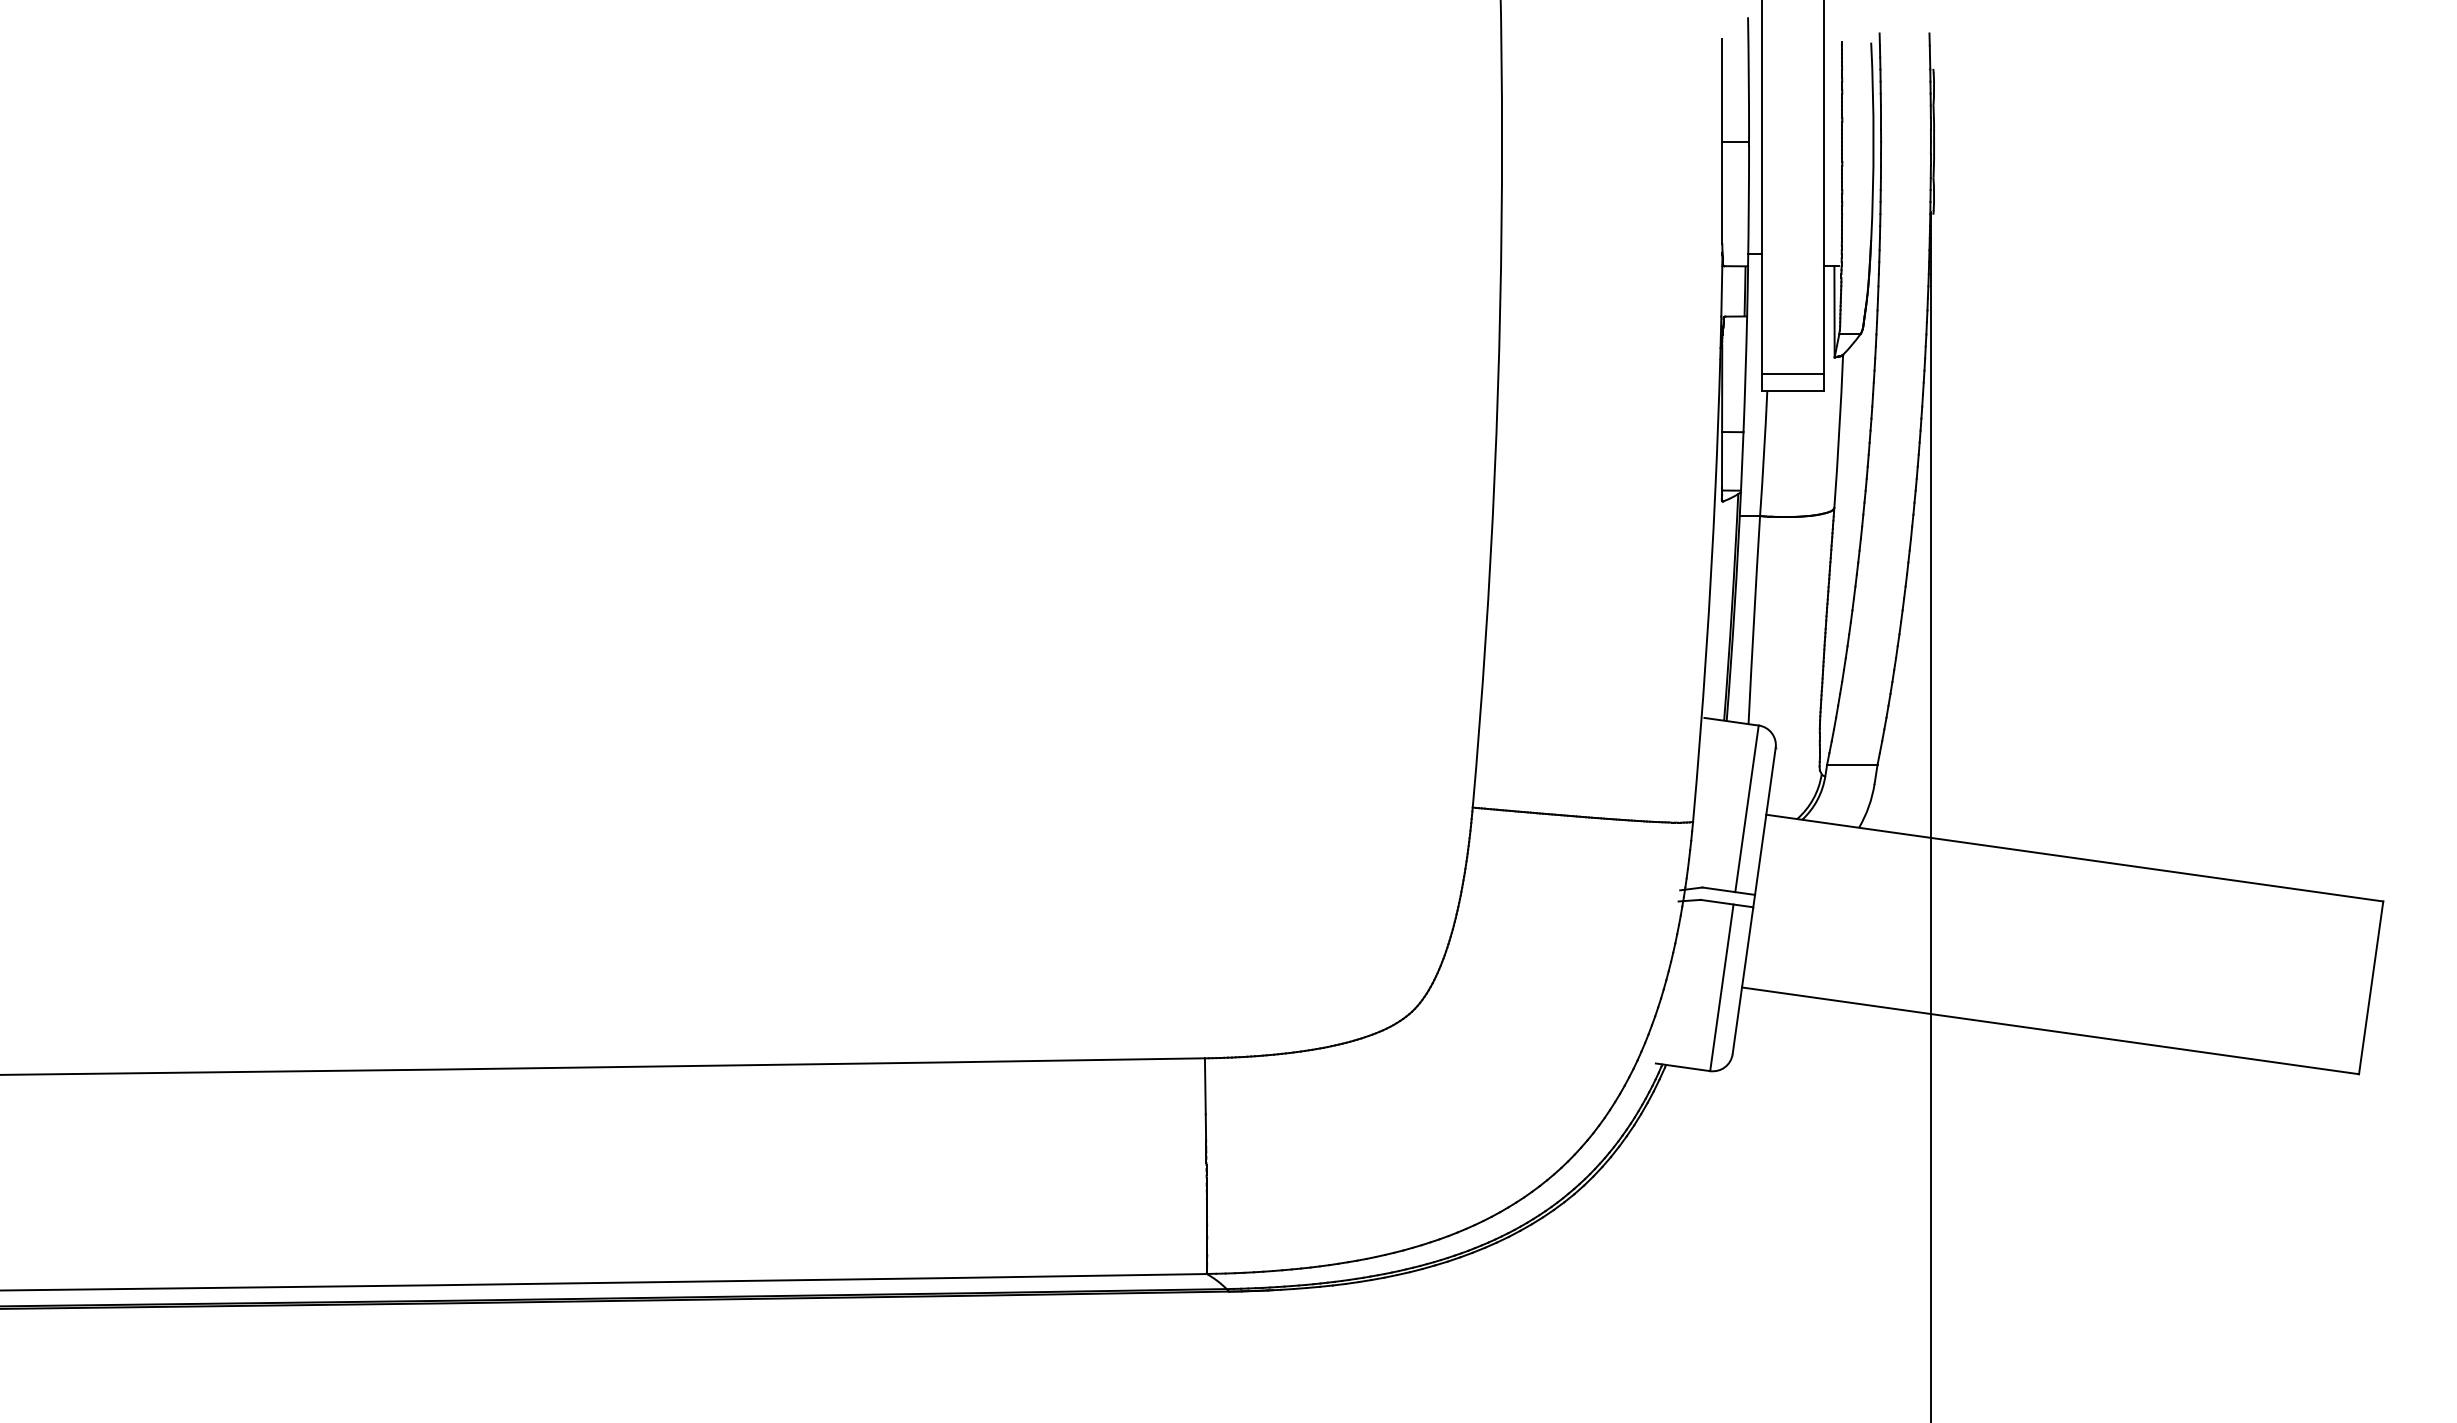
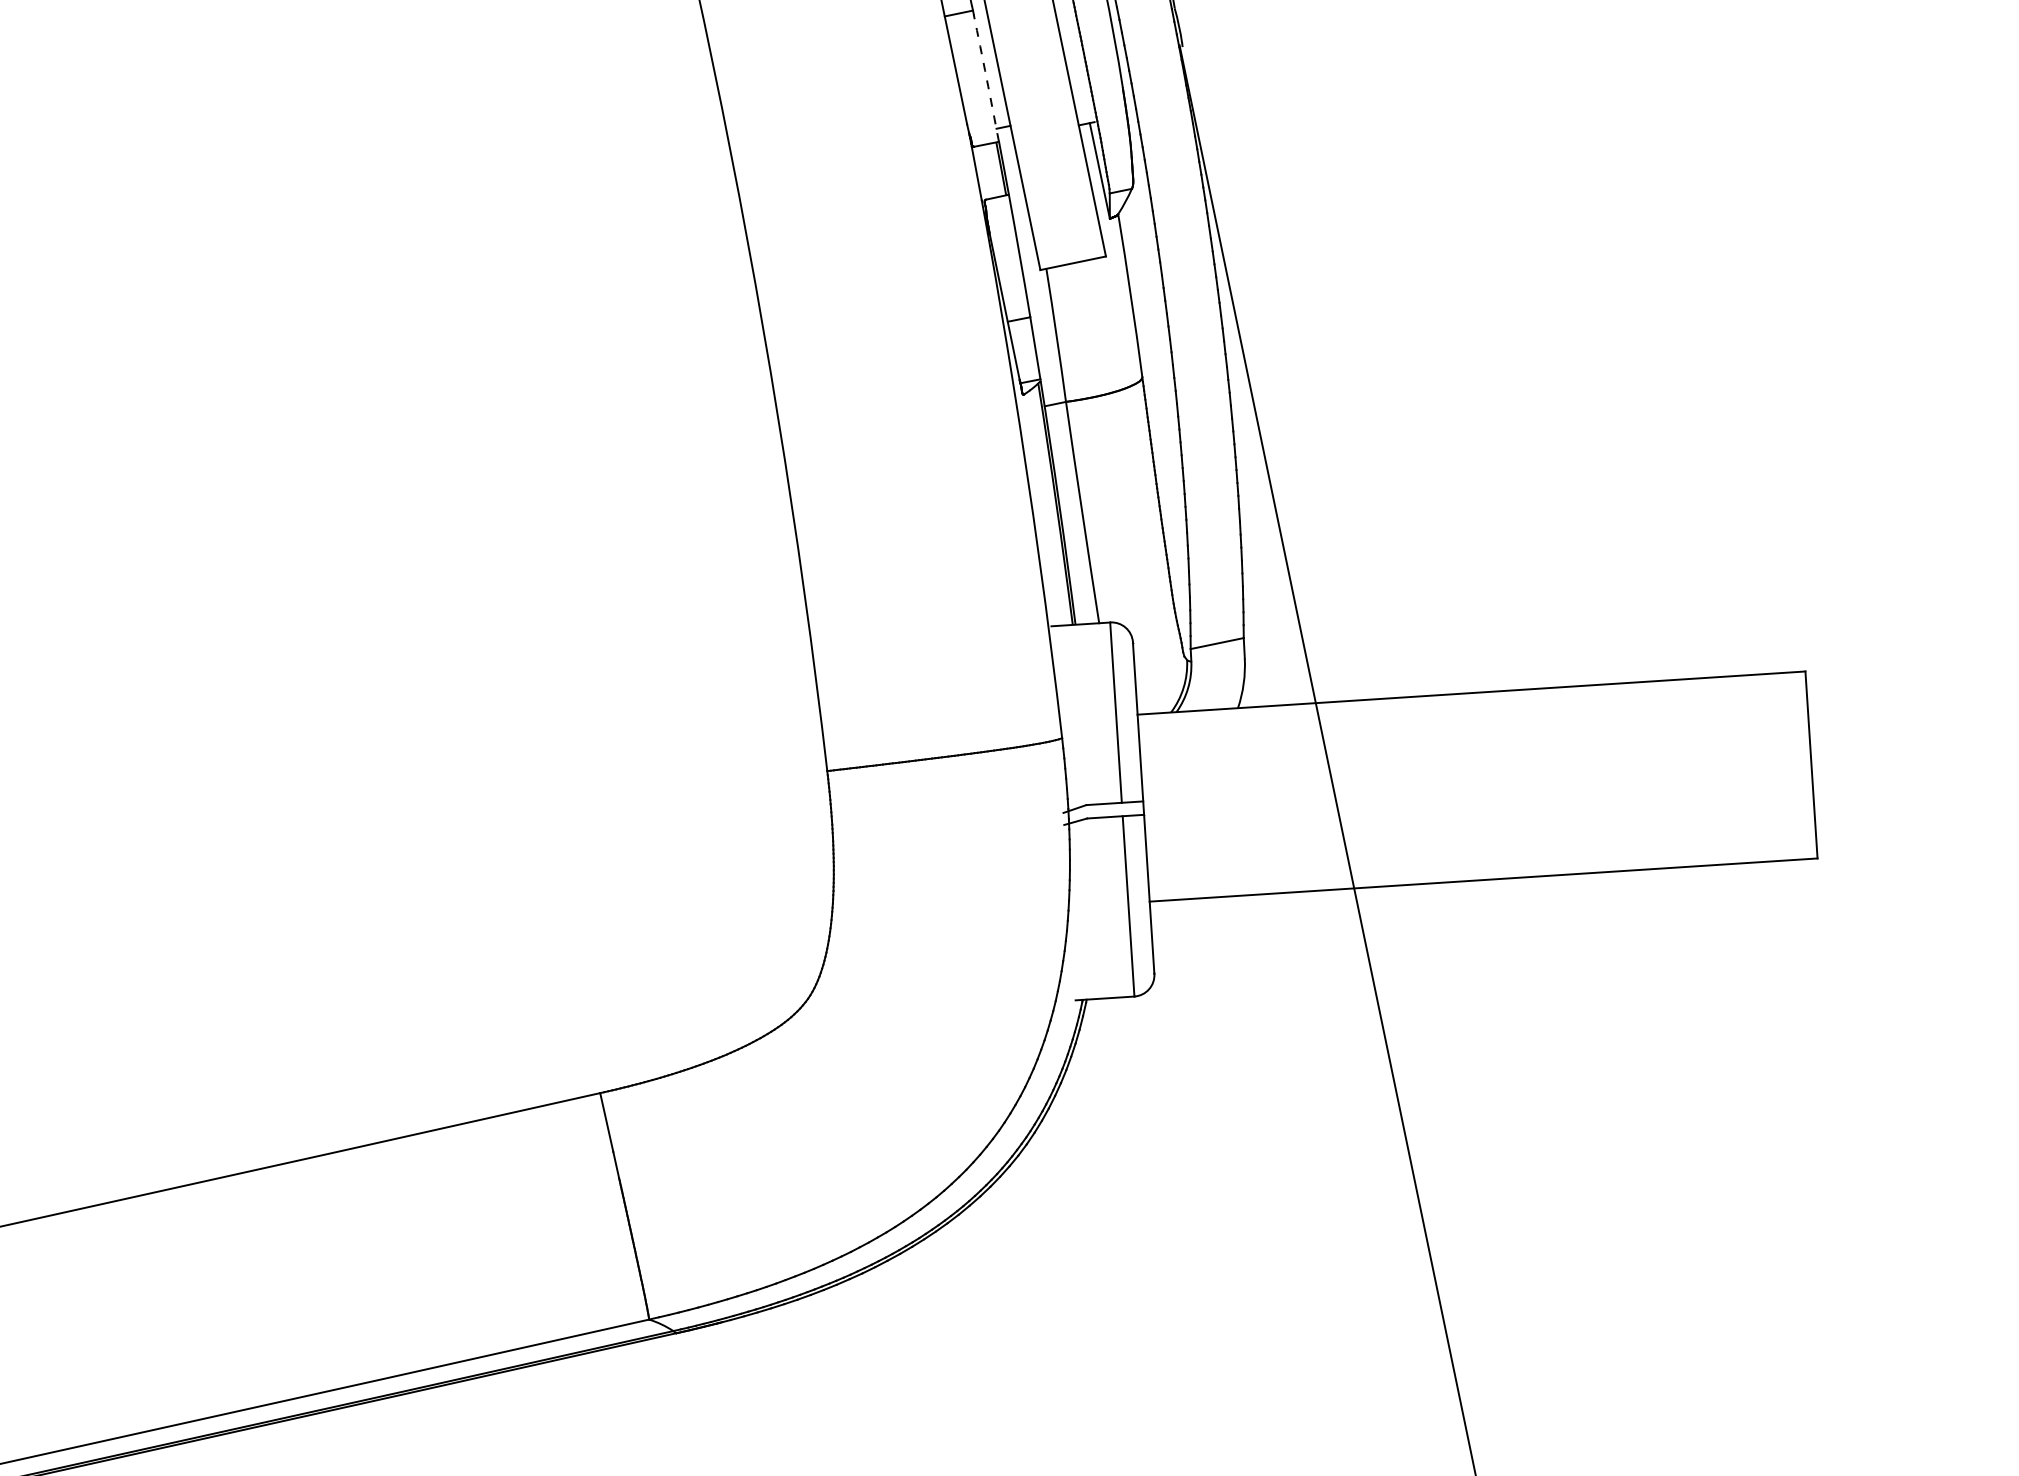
arc: (1748, 205) -> (986, 77), solid -> dashed
line: (1792, 374) -> (1069, 245), removed

